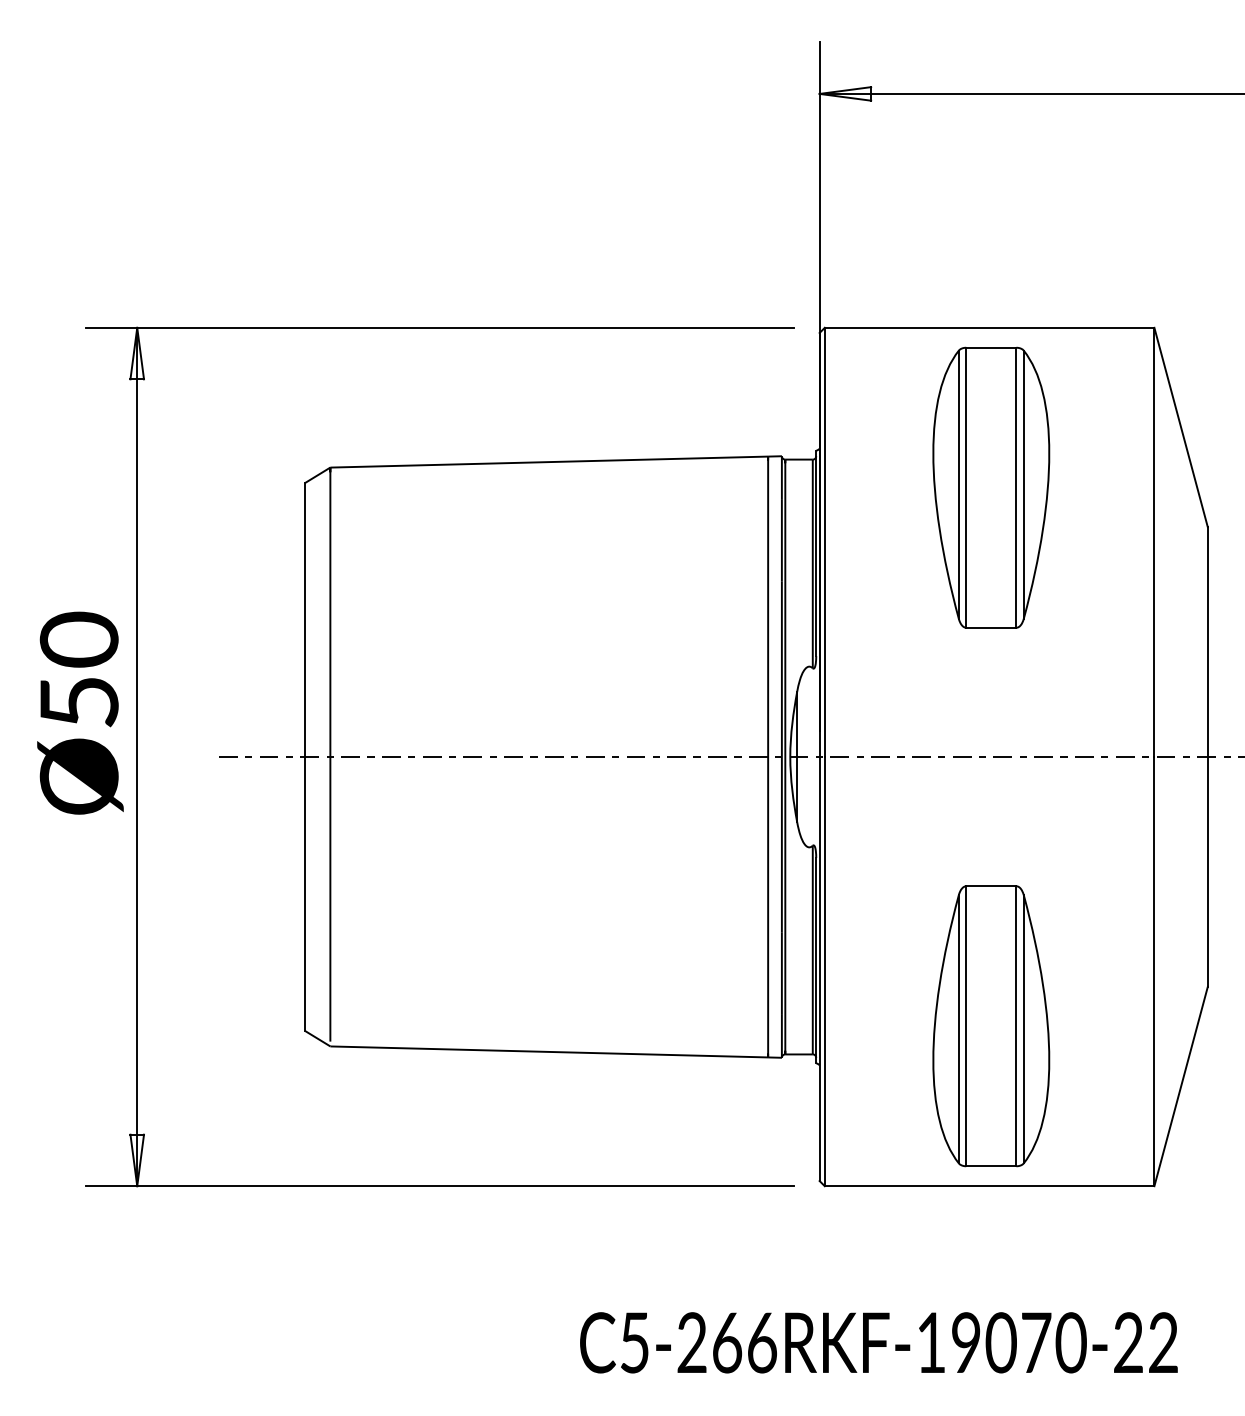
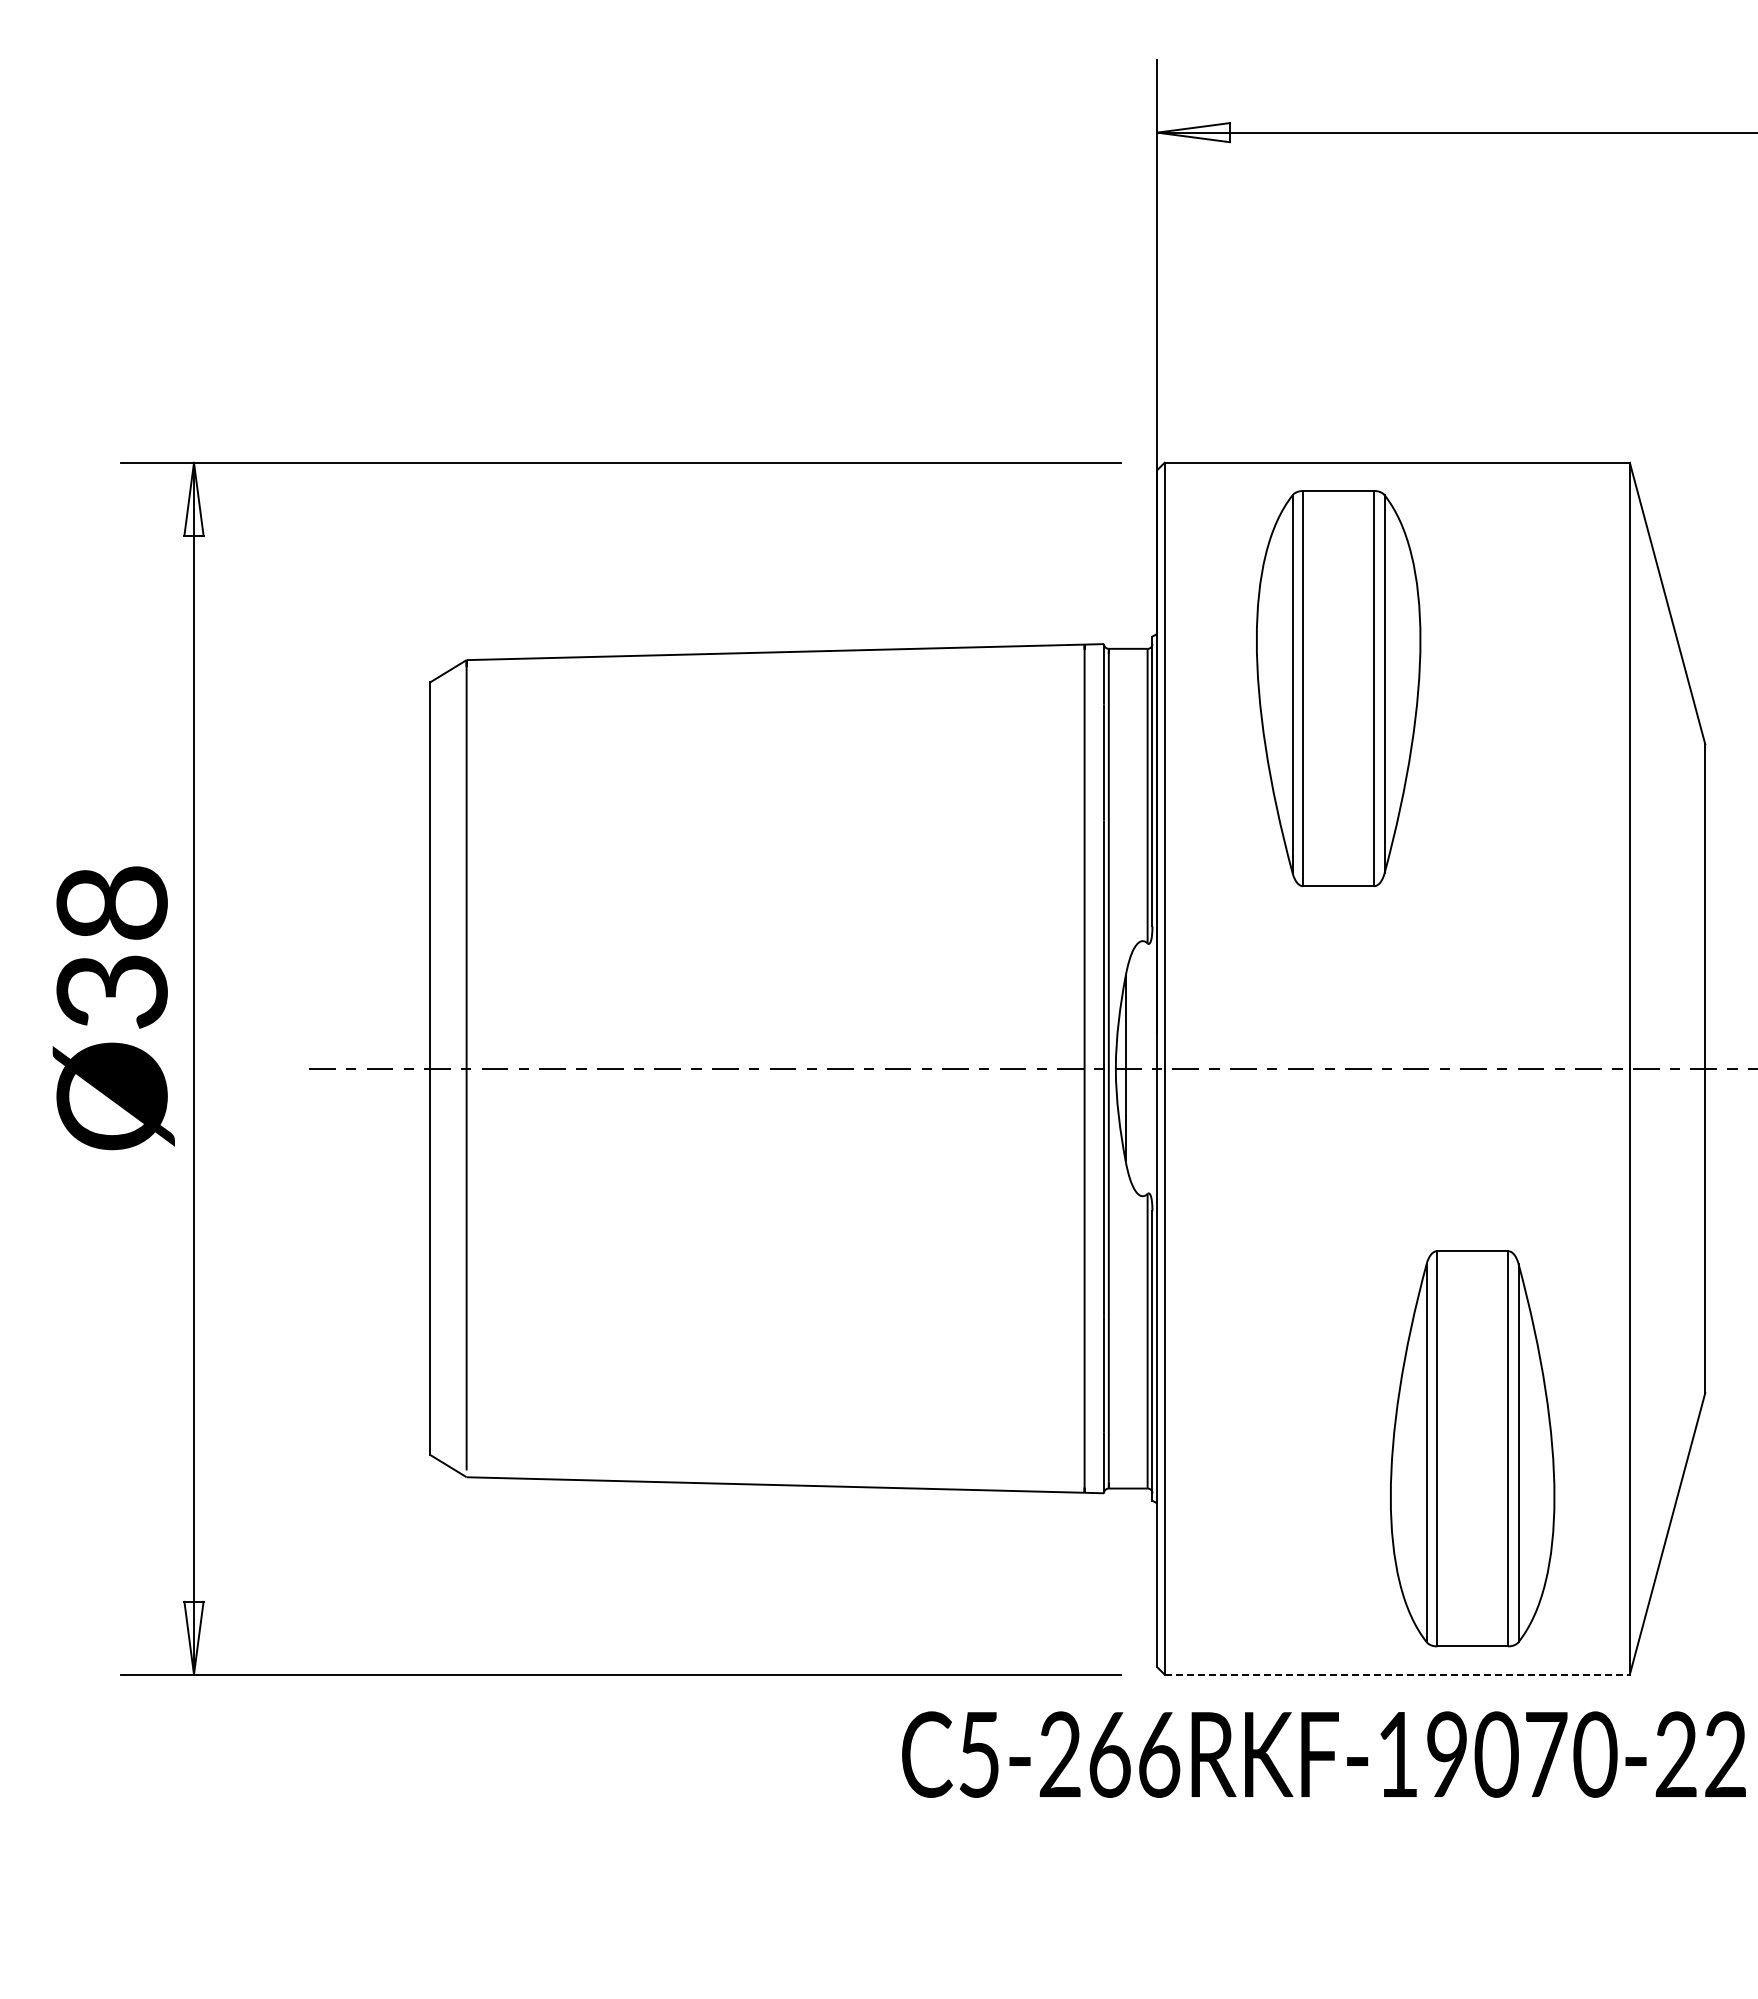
part: (991, 487) -> (1338, 688), moved
text: (78, 669) -> (111, 945), Ø50 -> Ø38
part: (991, 1026) -> (1472, 1448), moved
line: (989, 1186) -> (1397, 1674), solid -> dashed
text: (878, 1342) -> (1323, 1754), moved

